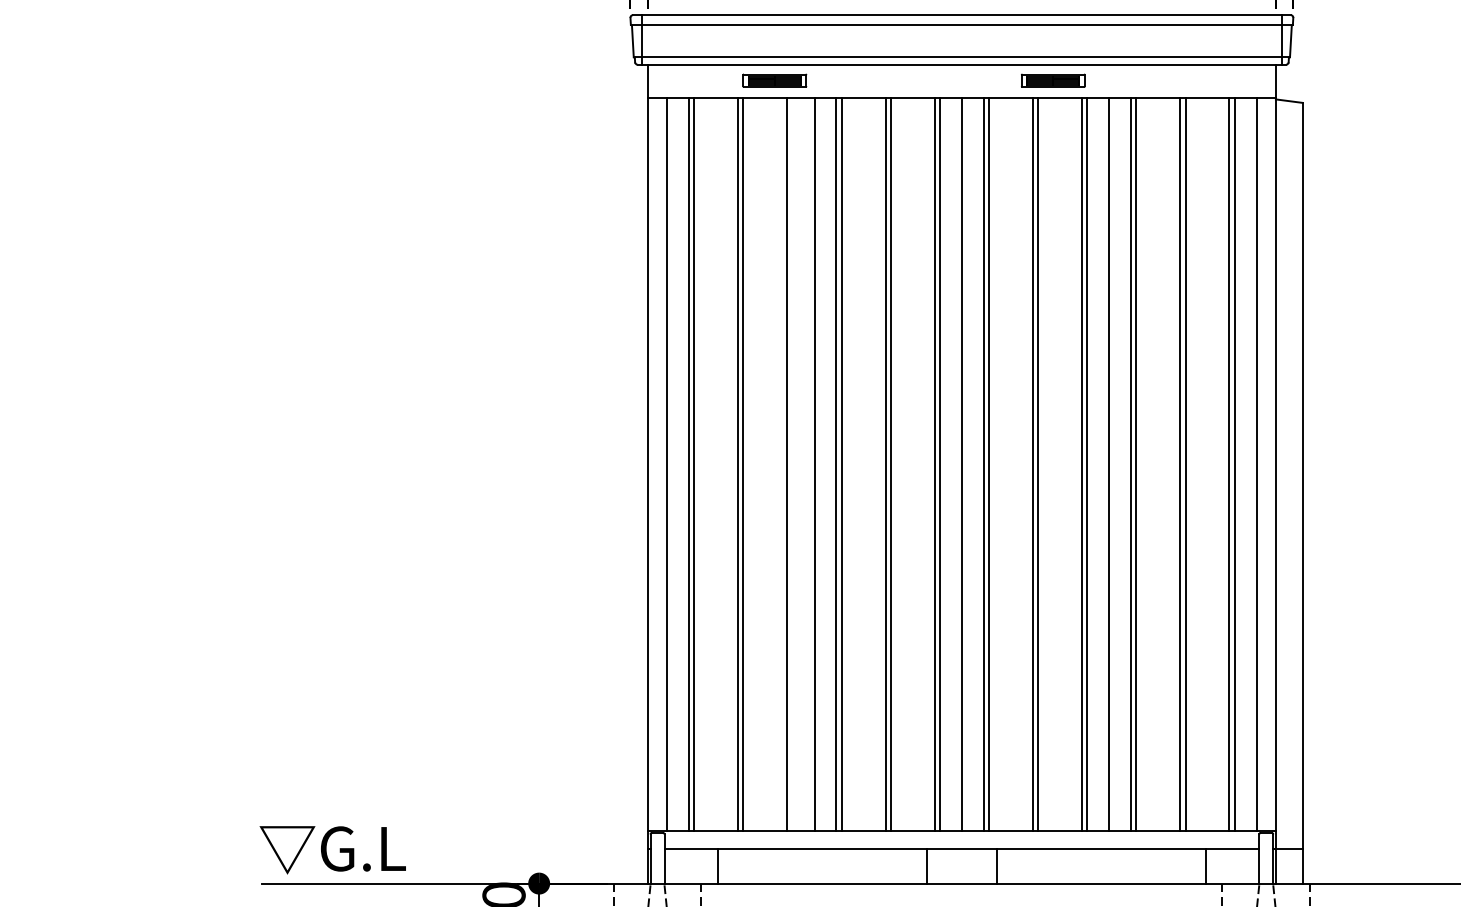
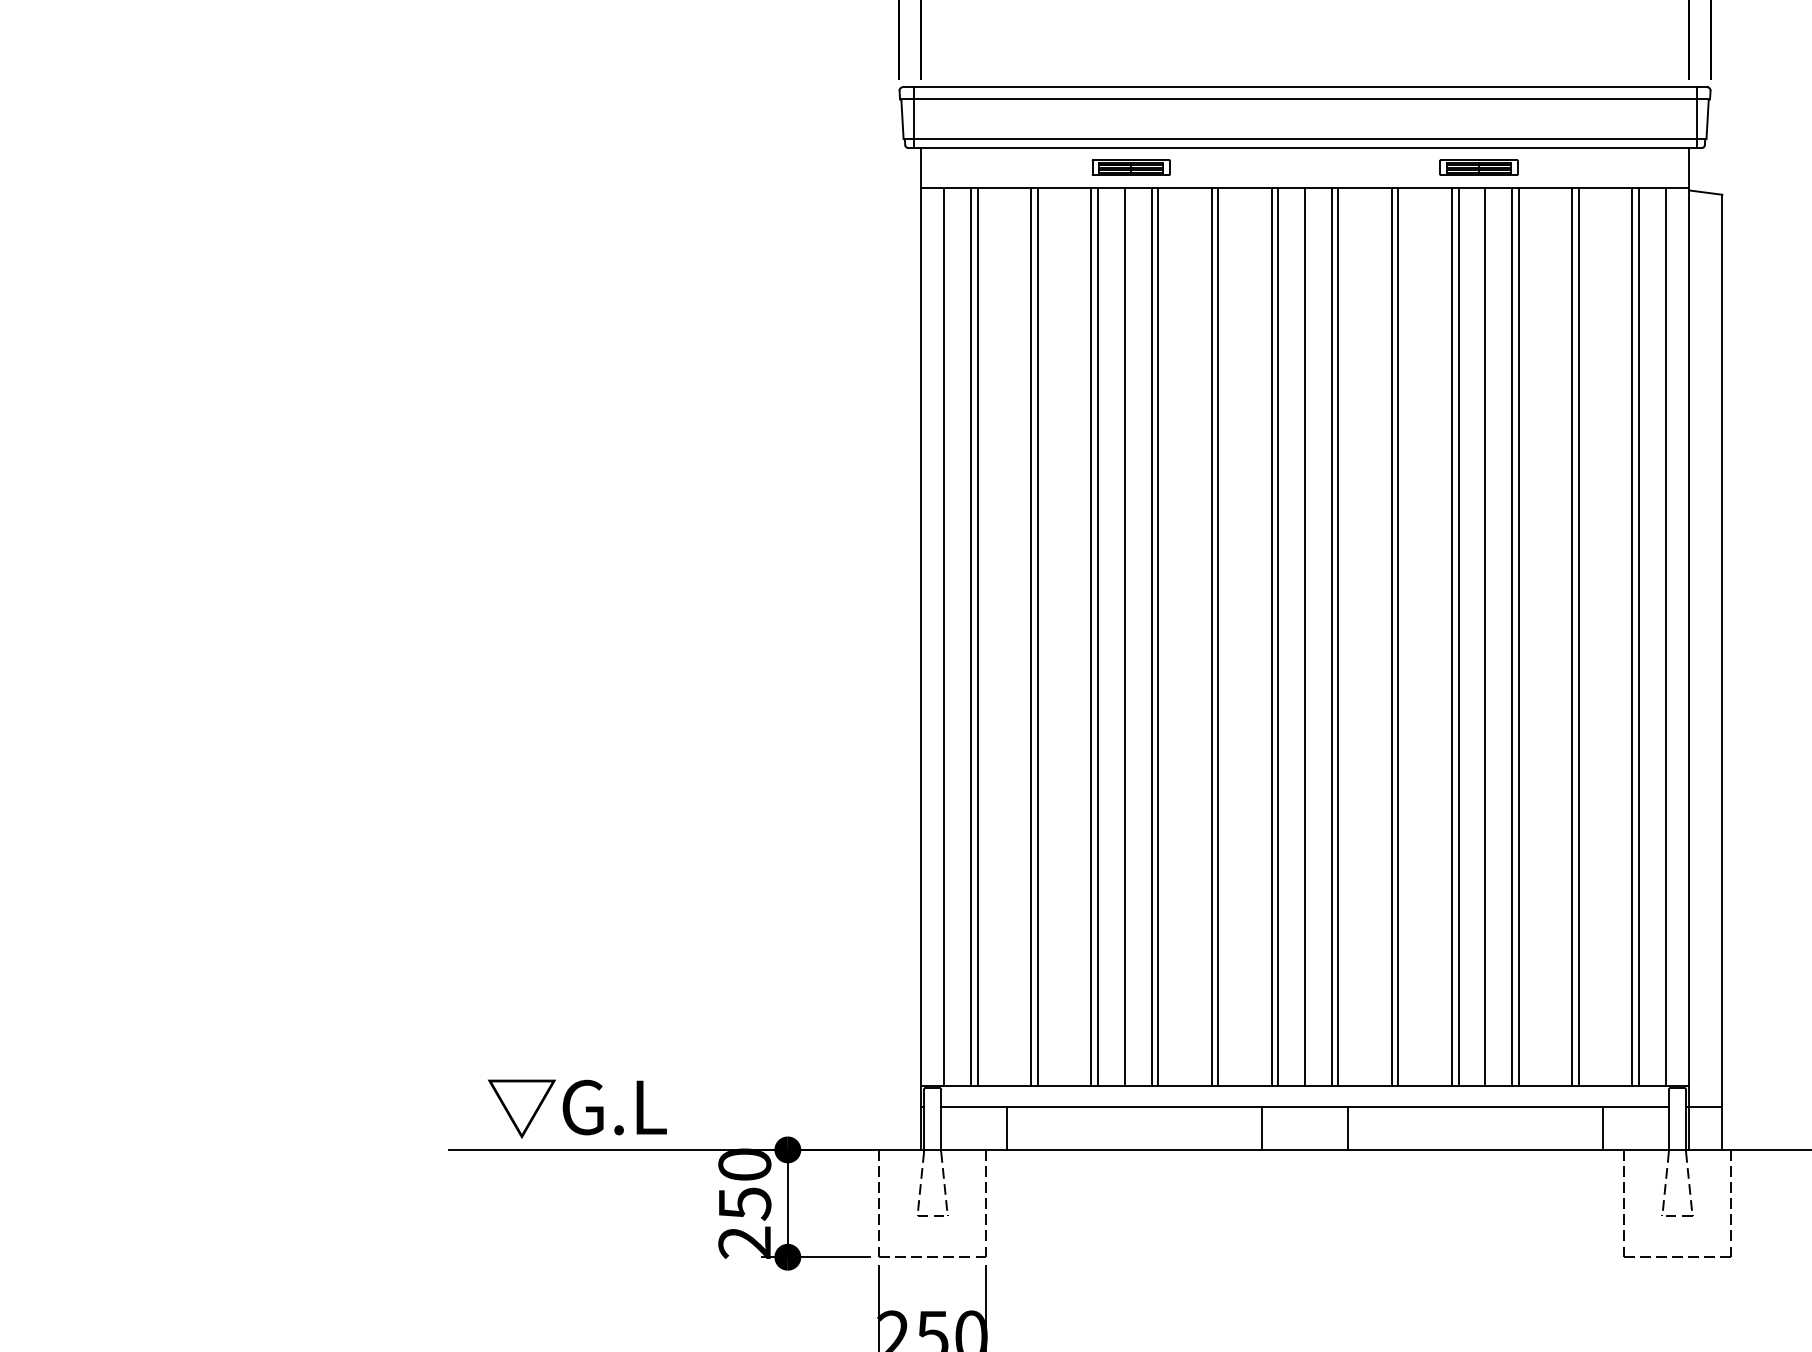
part: (774, 80) -> (1130, 167), moved
part: (1052, 80) -> (1478, 167), moved
line: (792, 463) -> (1097, 636), added
text: (332, 849) -> (576, 1108), moved

